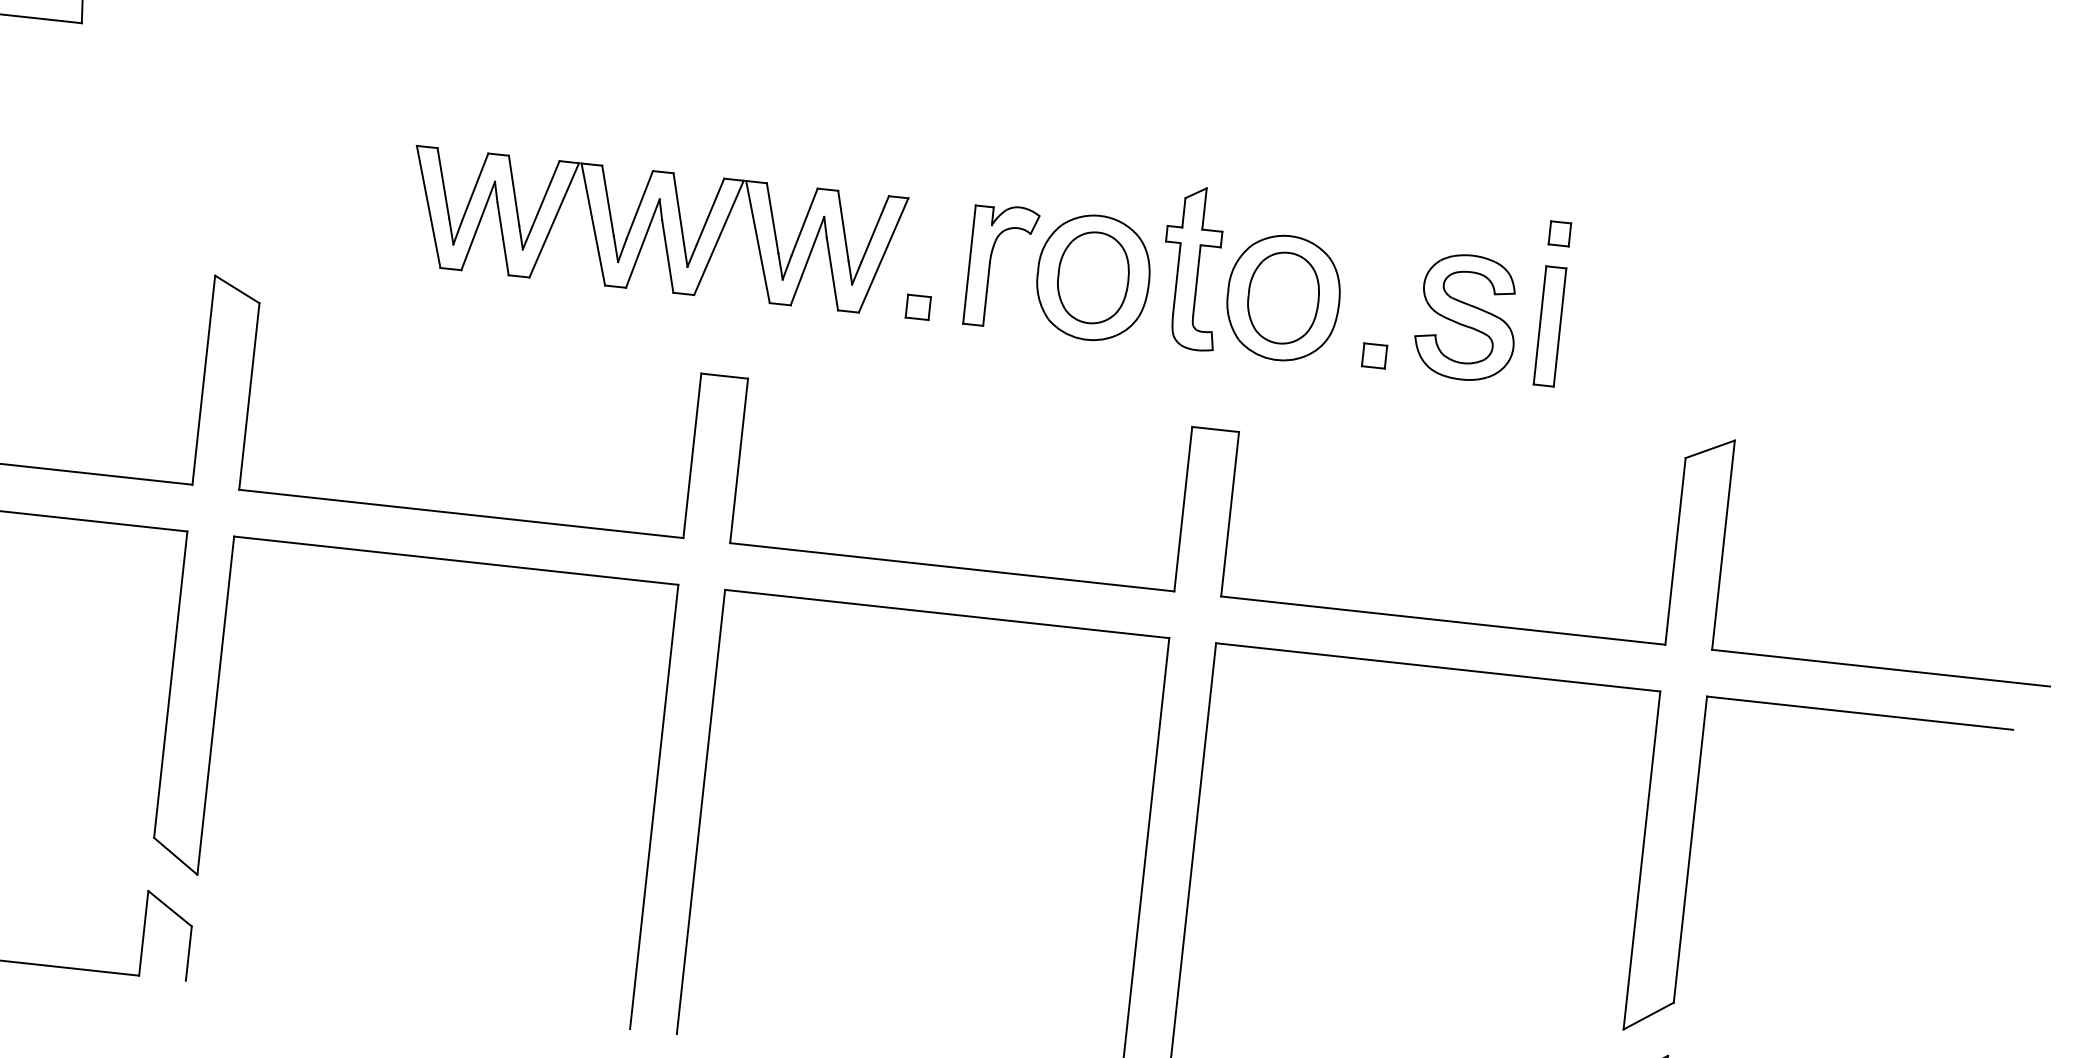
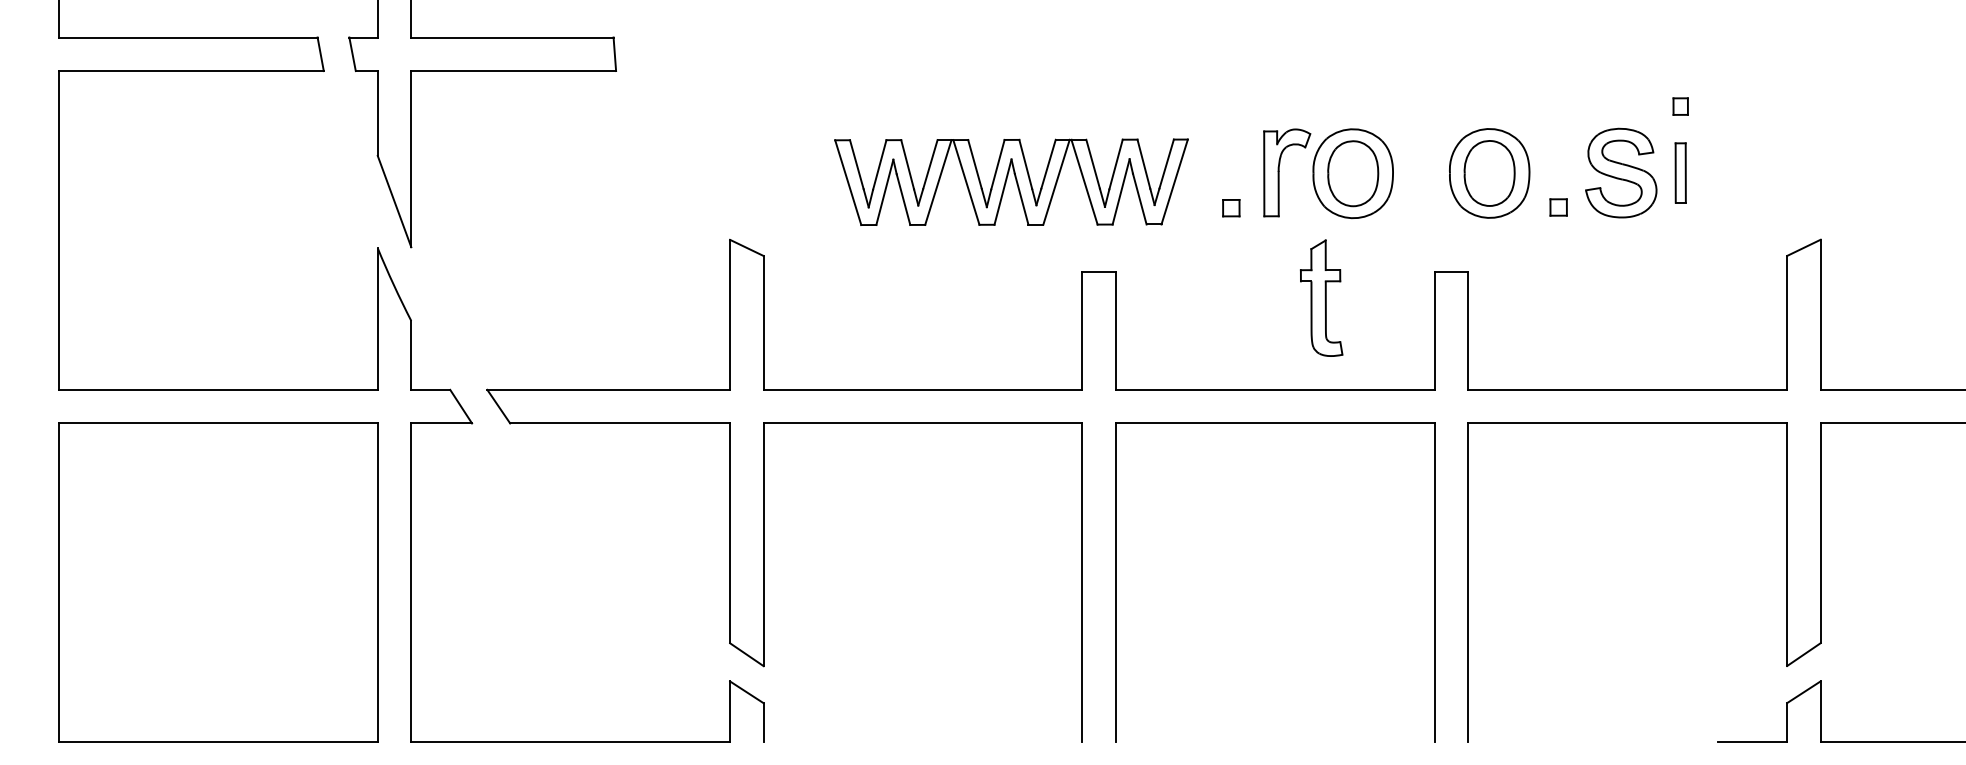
part: (656, 230) -> (1011, 181), moved
part: (1192, 267) -> (1321, 297), moved
part: (1549, 325) -> (1680, 172), size x0.7

